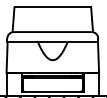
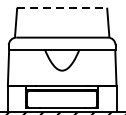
line: (53, 6) -> (63, 7), solid -> dashed

